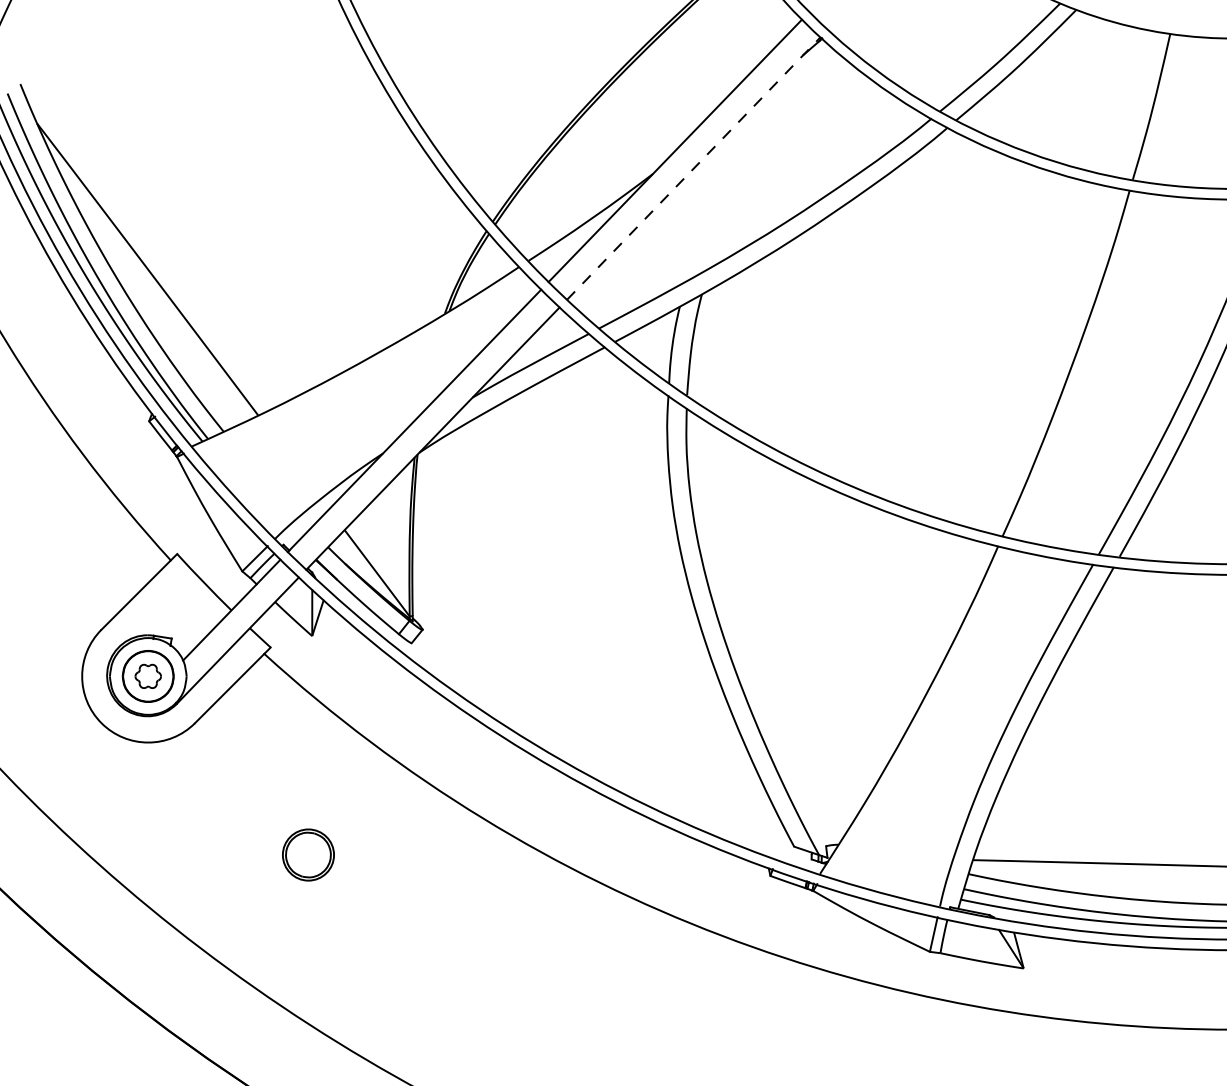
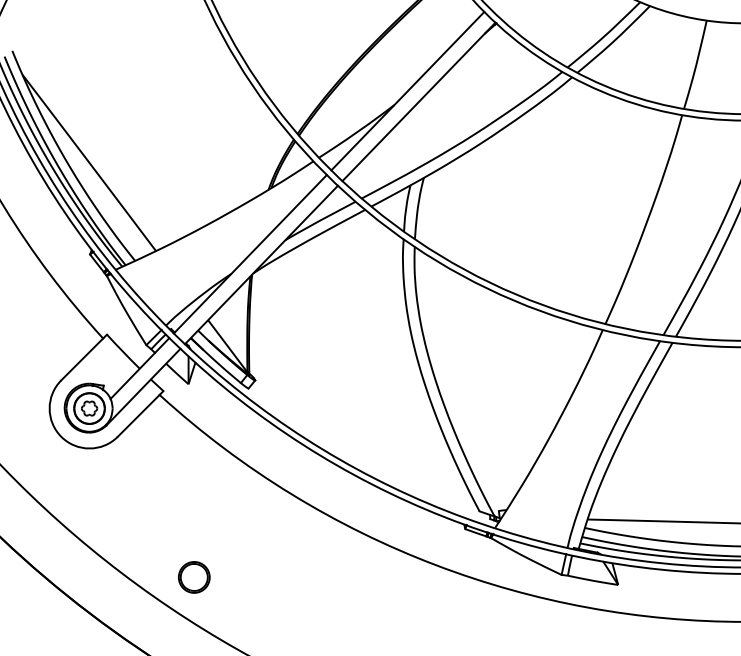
line: (694, 167) -> (419, 101), dashed -> solid
part: (308, 855) -> (194, 577), moved

